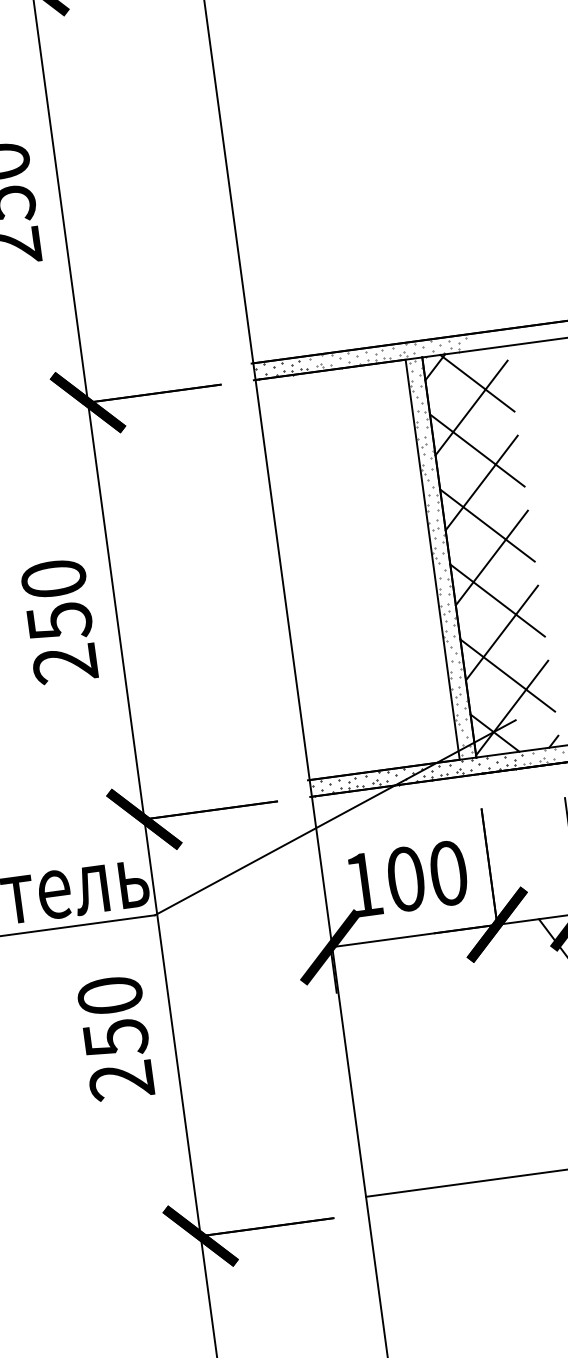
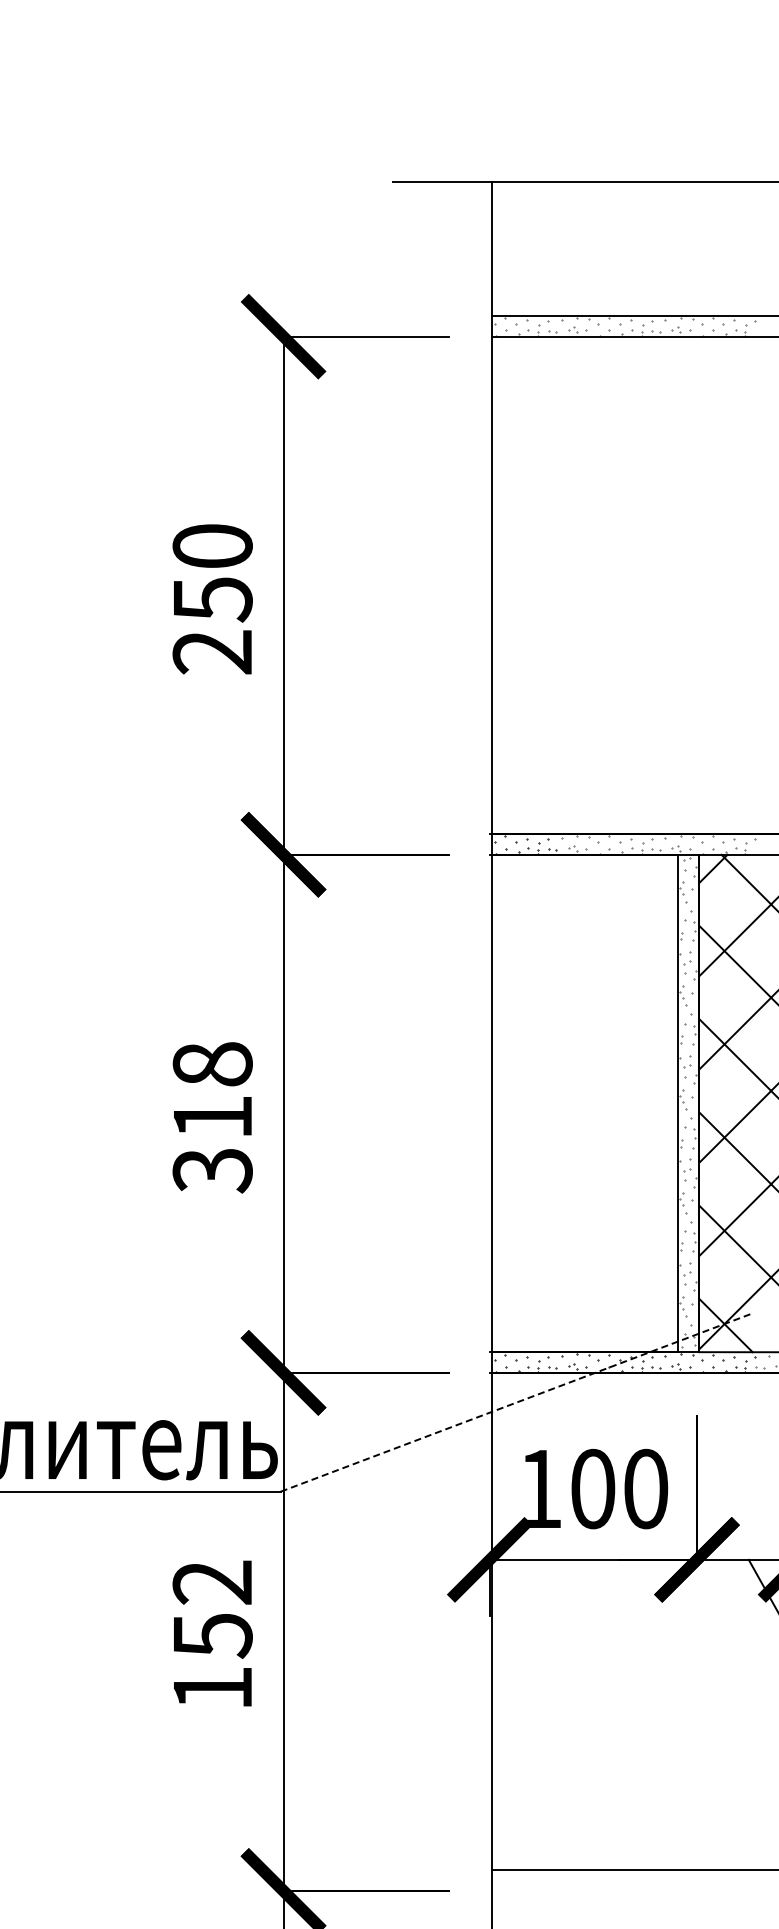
text: (59, 621) -> (212, 1117), 250 -> 318
line: (334, 817) -> (516, 1402), solid -> dashed
text: (115, 1038) -> (212, 1635), 250 -> 152

